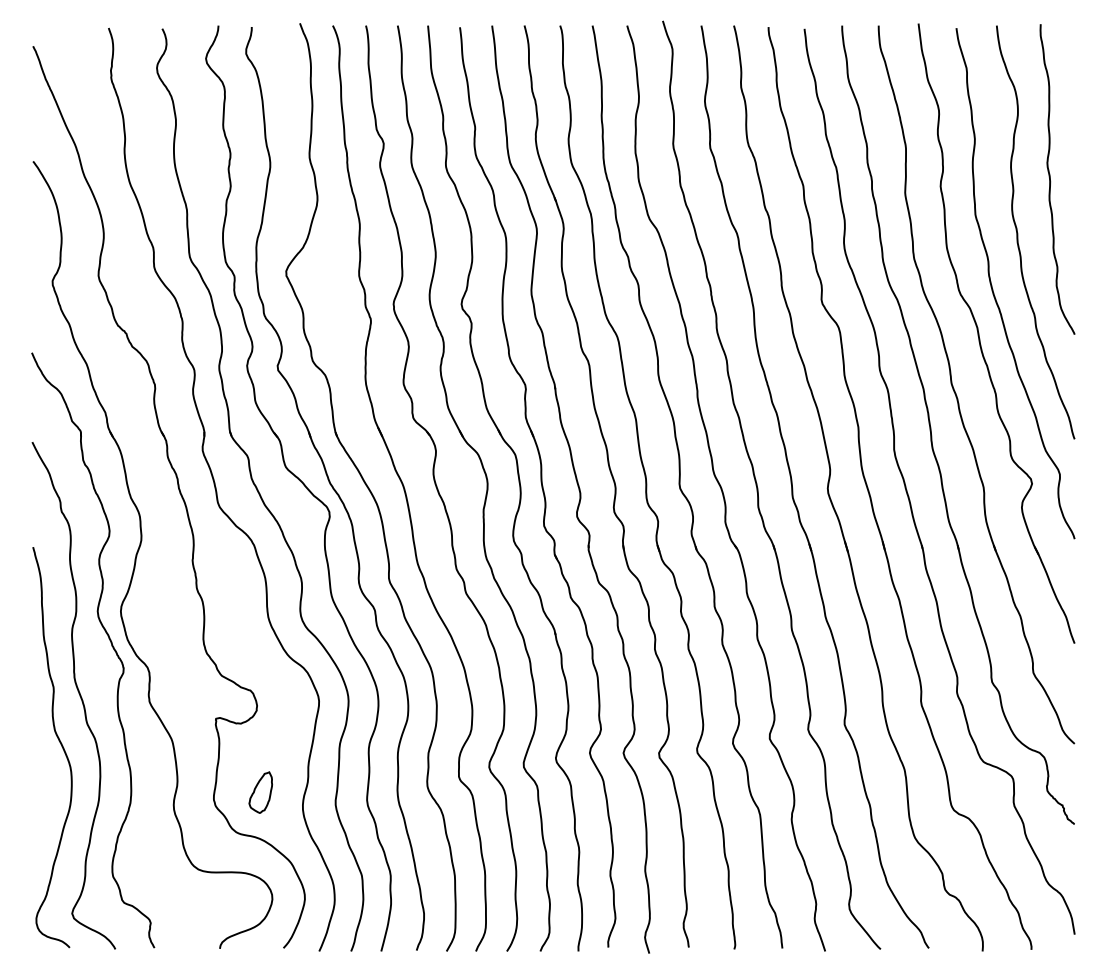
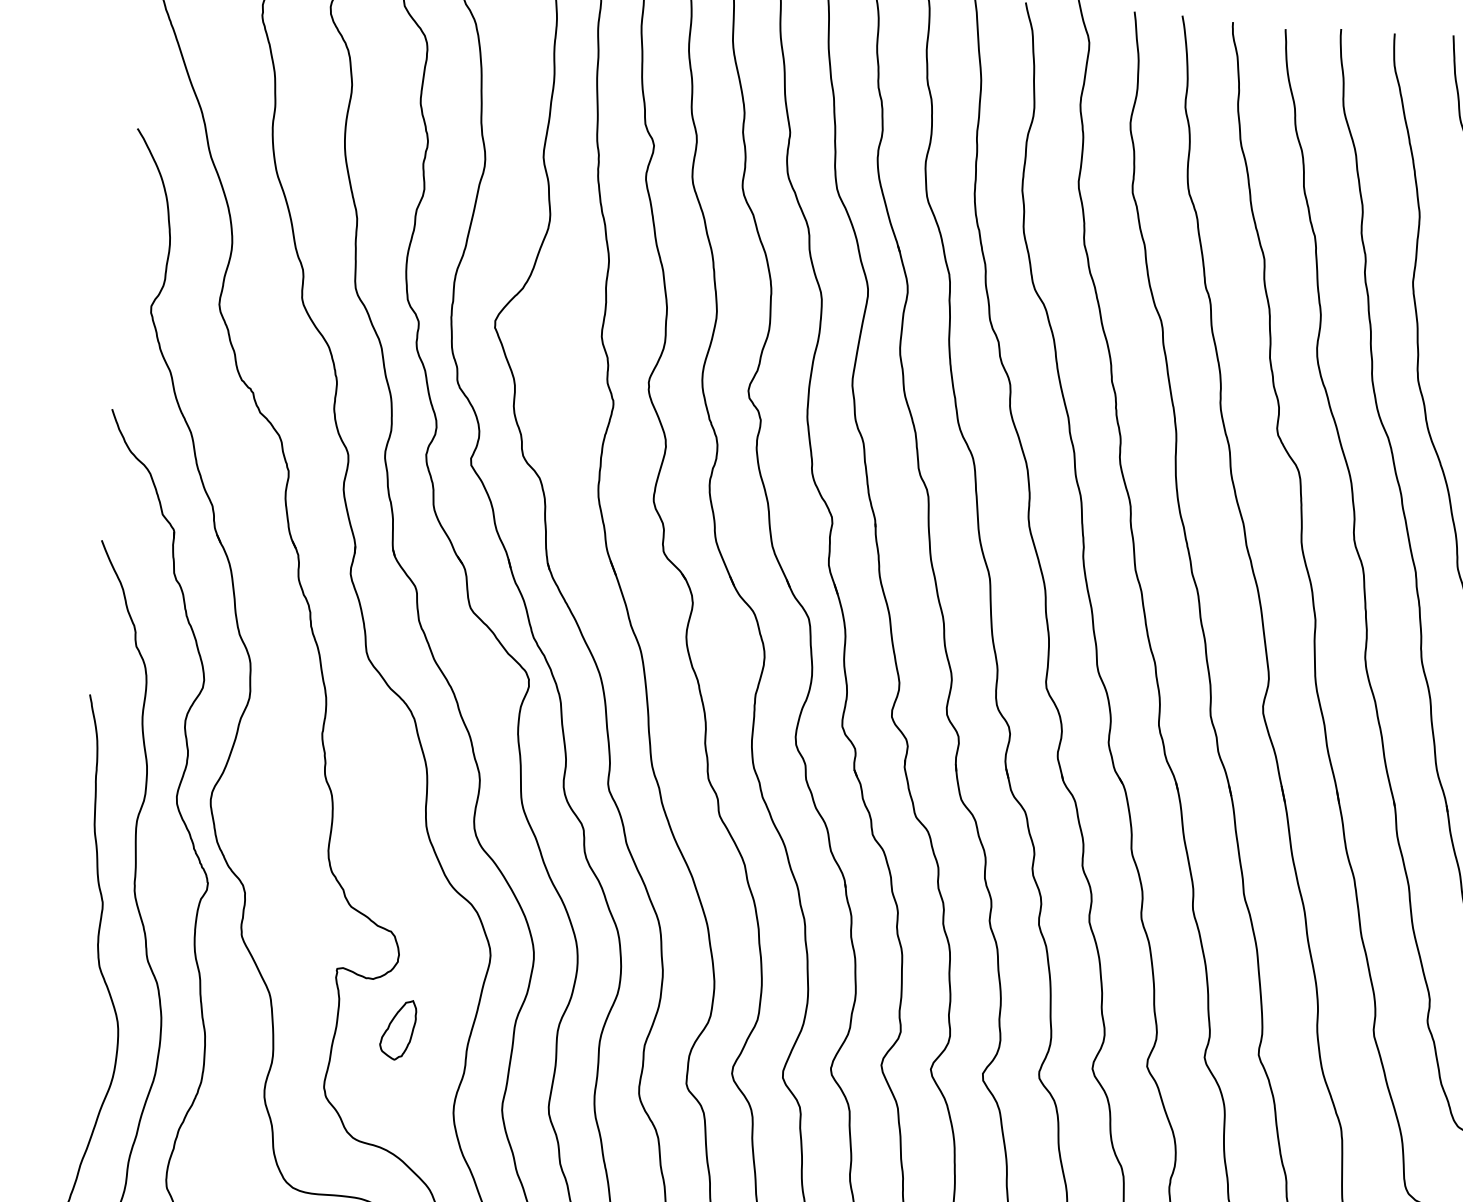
part: (260, 792) -> (397, 1029), moved

